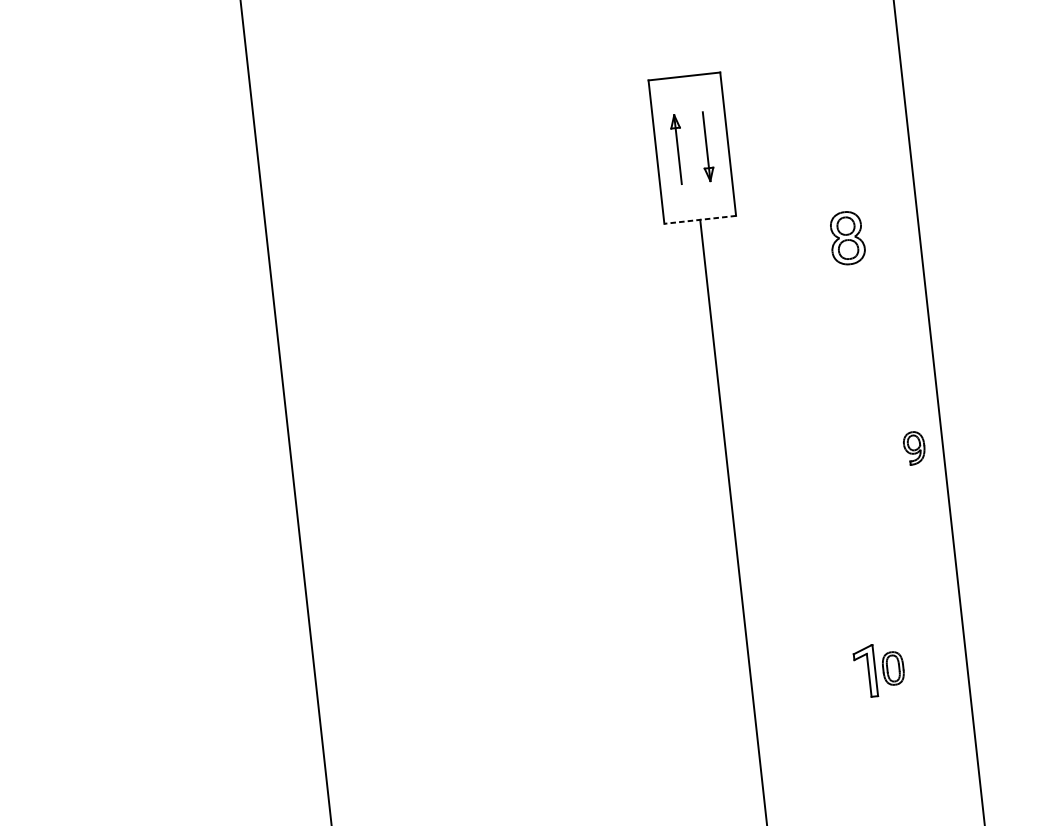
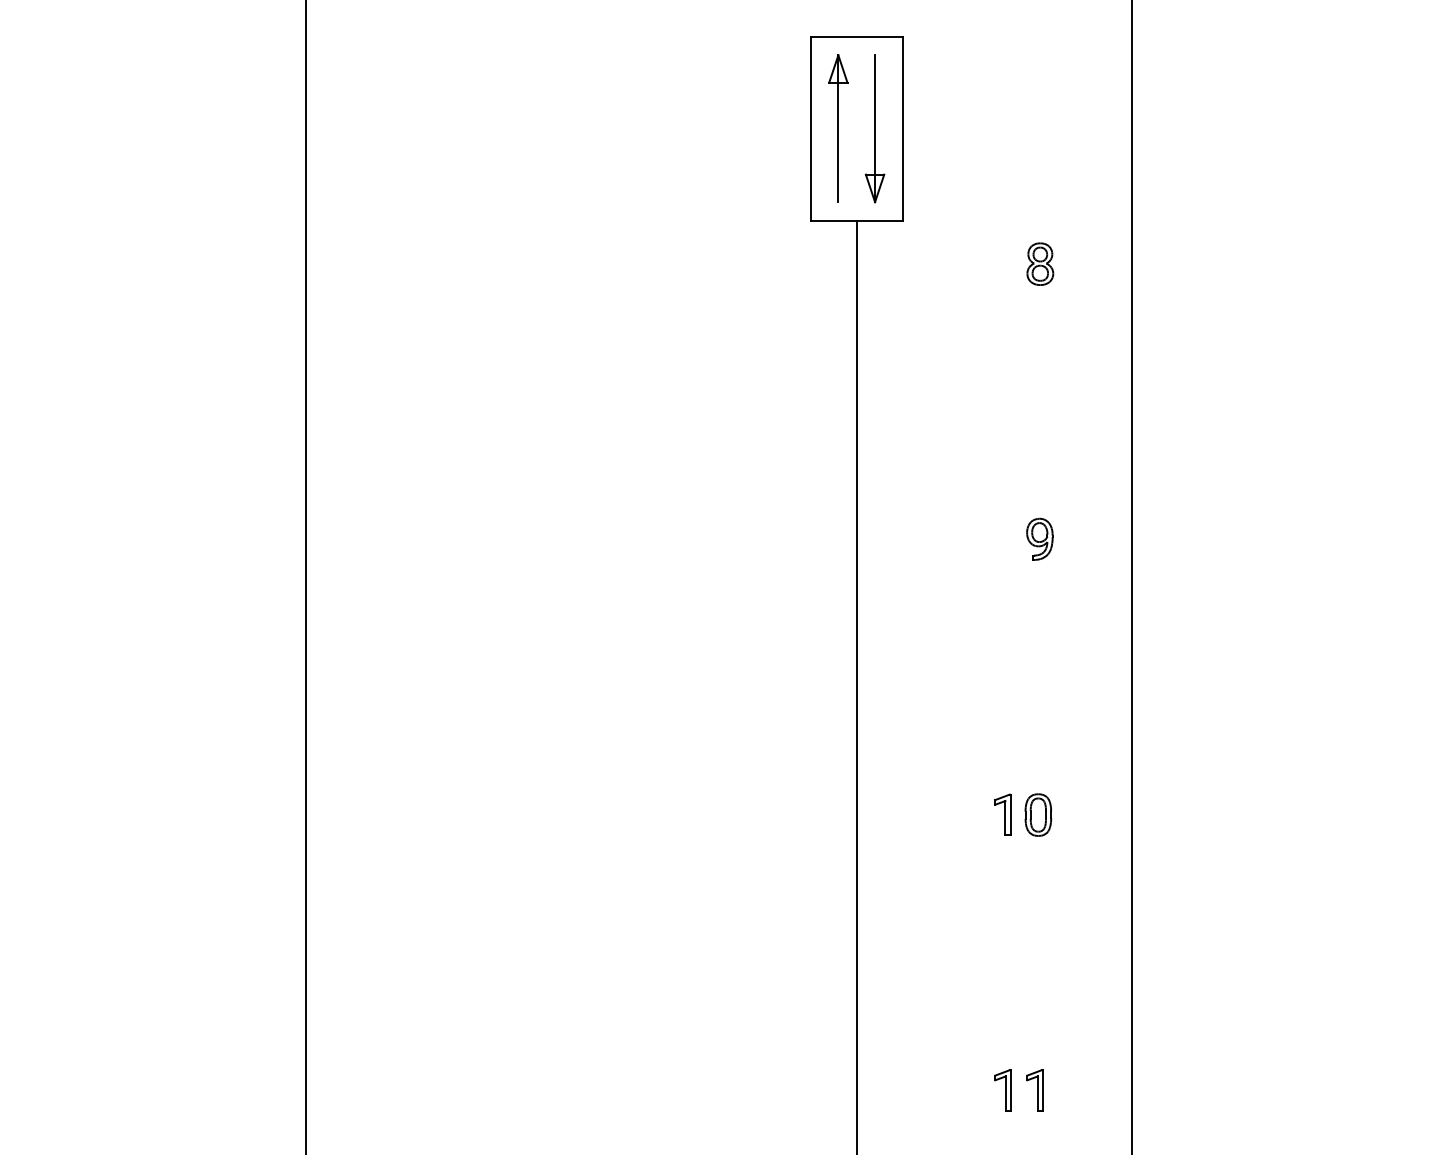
part: (706, 146) -> (874, 128), size x1.67
part: (678, 149) -> (838, 128), size x1.67
line: (700, 219) -> (856, 220), dashed -> solid
part: (847, 237) -> (1040, 263), size x0.62
part: (914, 447) -> (1039, 538), moved
part: (865, 671) -> (1002, 814), size x0.62

